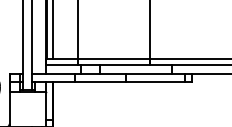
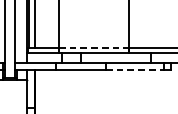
line: (113, 59) -> (93, 48), solid -> dashed
line: (155, 81) -> (134, 69), solid -> dashed

